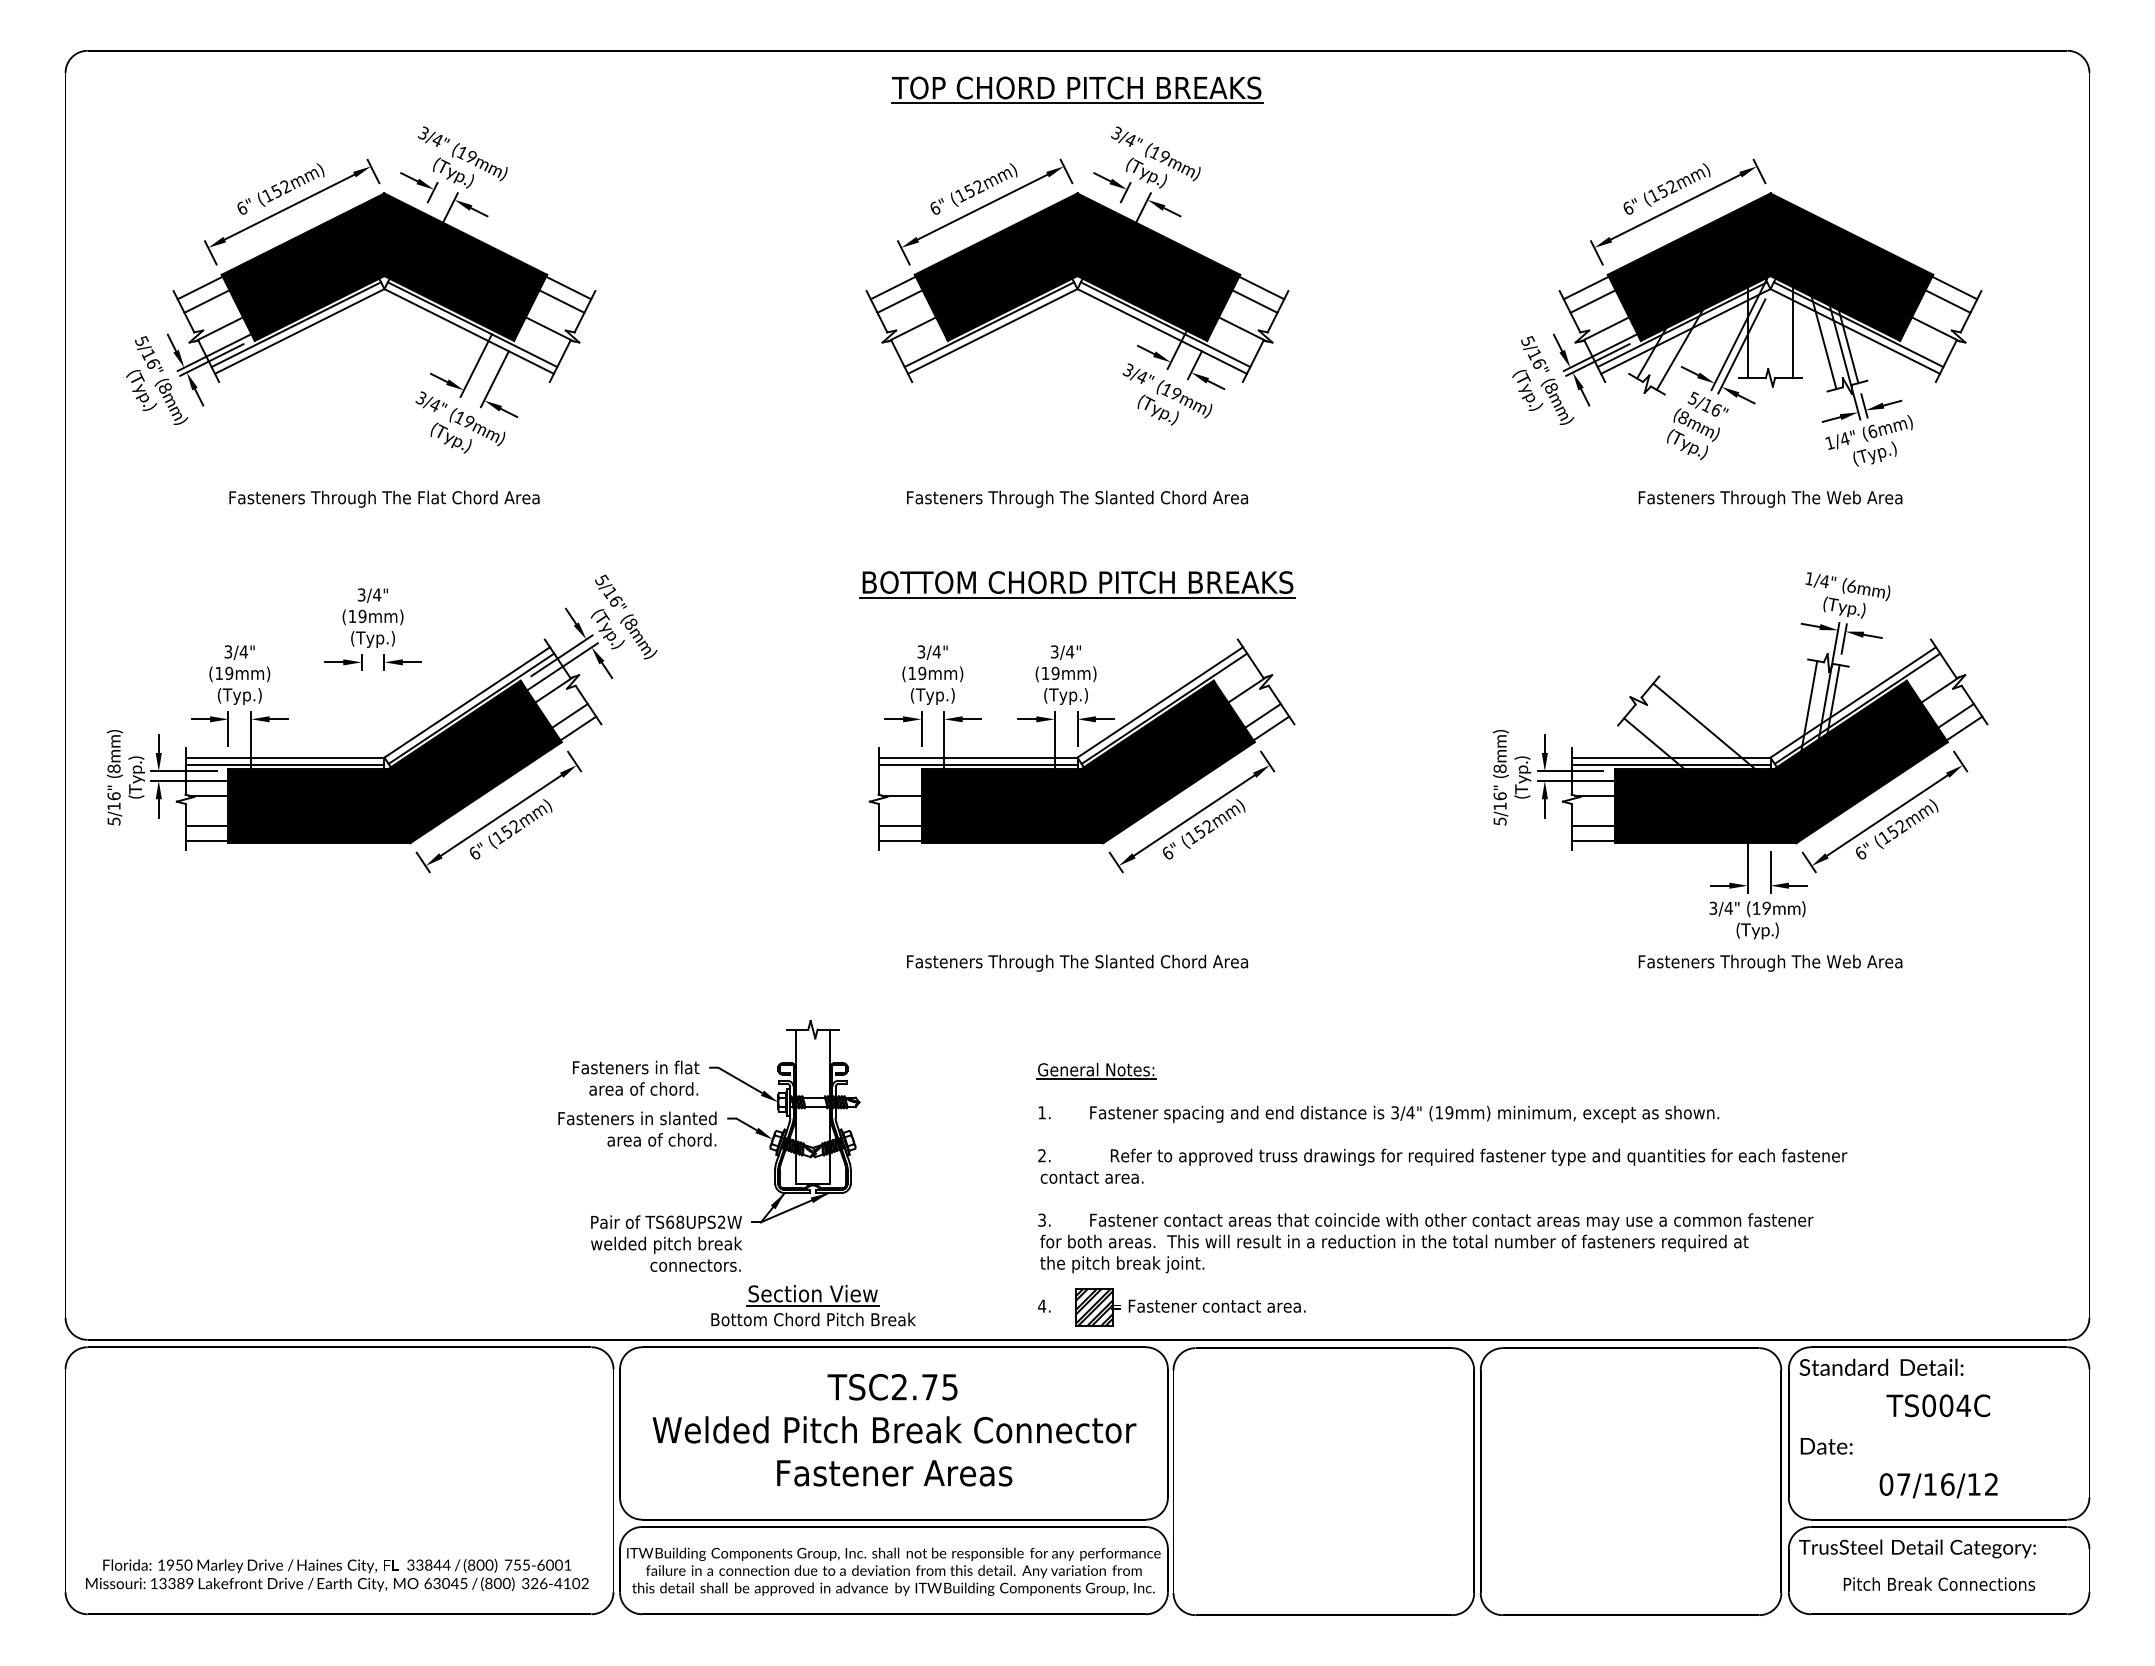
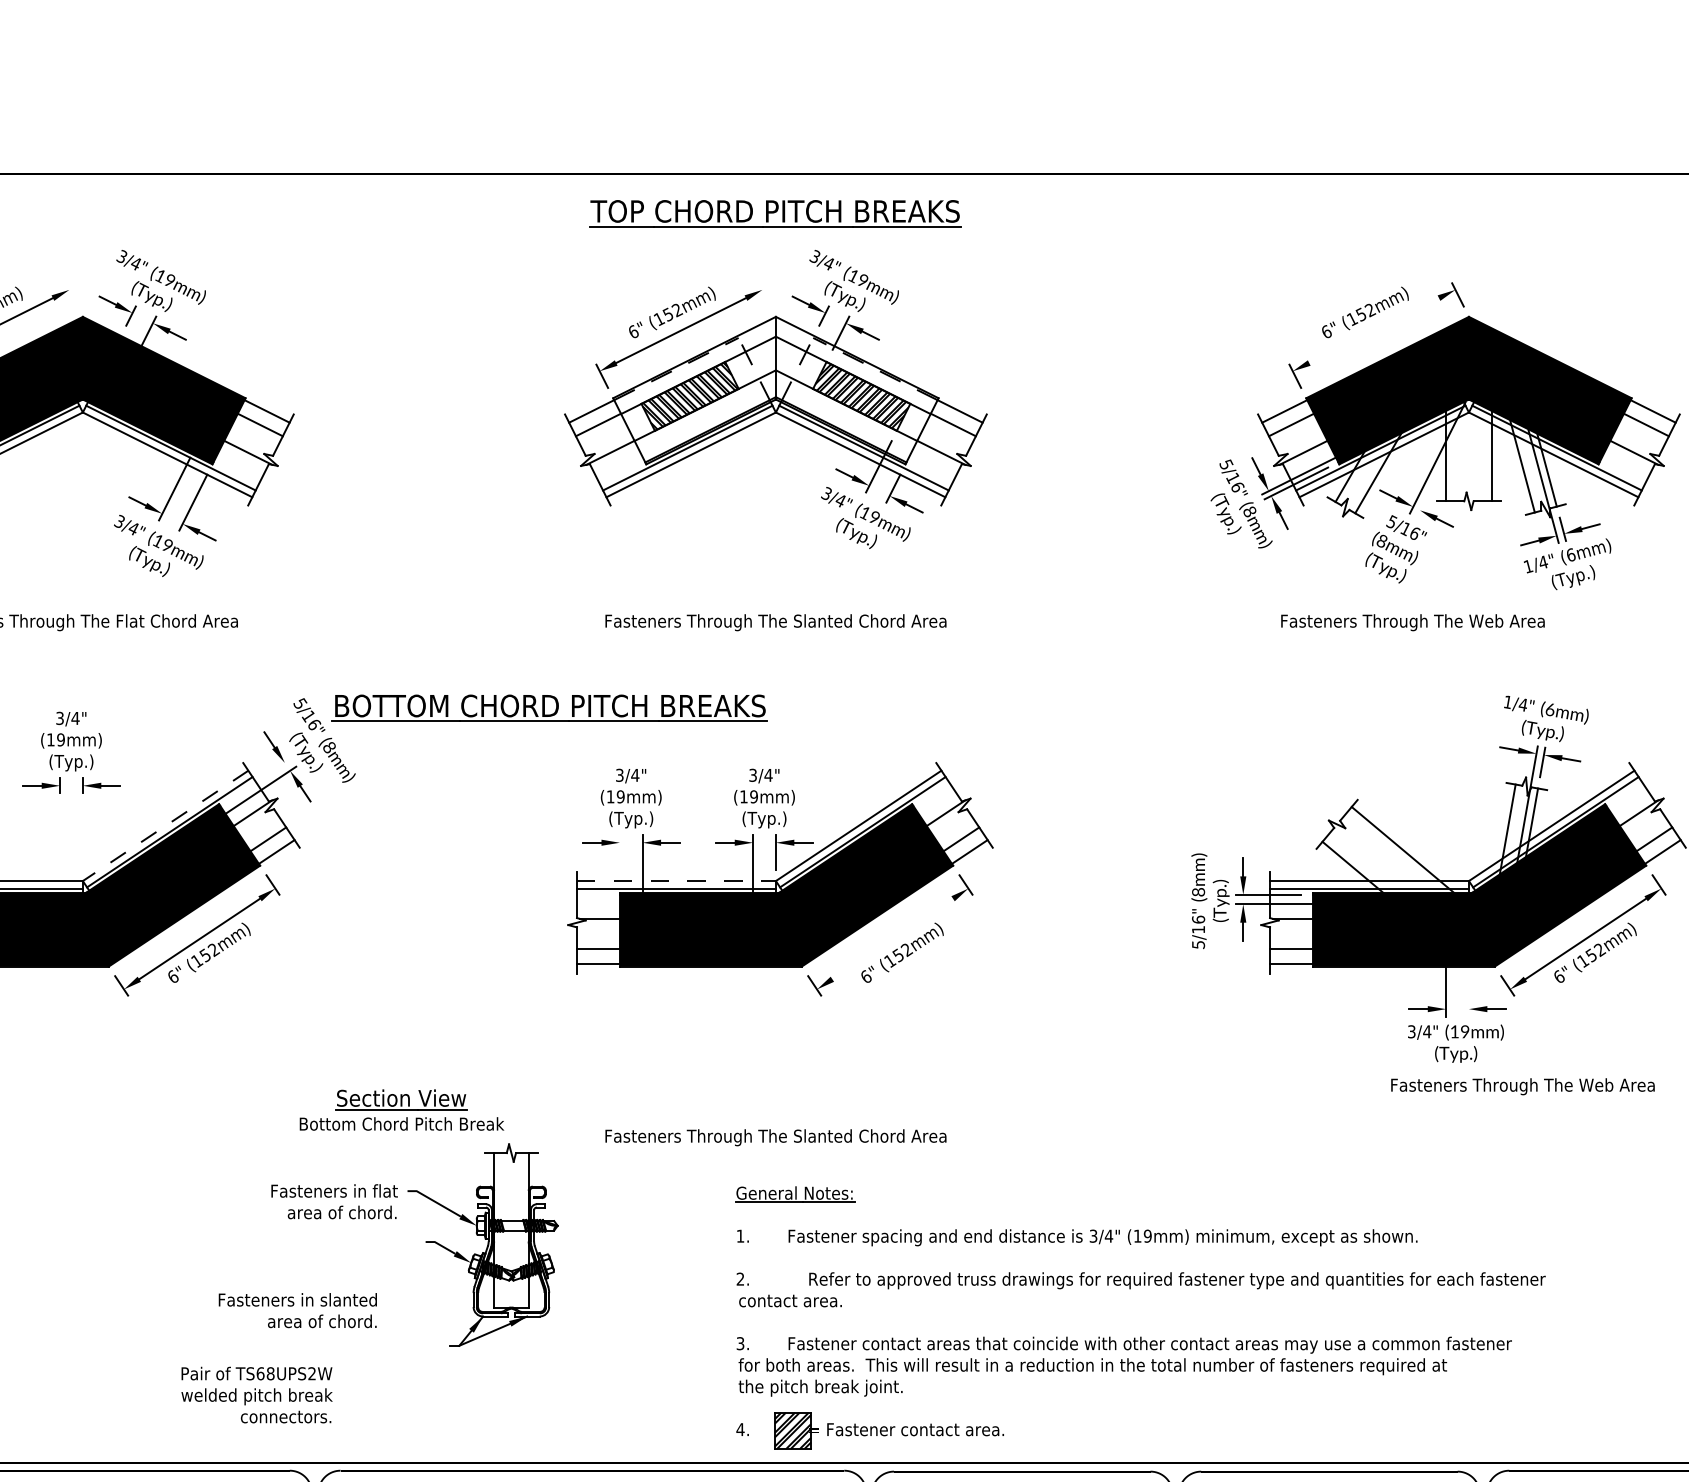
line: (373, 171) -> (71, 294), removed
line: (1066, 171) -> (764, 294), removed
line: (1675, 206) -> (1373, 329), removed
fill: (1077, 266) -> (775, 389), removed
line: (1741, 346) -> (1439, 469), removed
text: (1770, 498) -> (1412, 621), moved
part: (1077, 584) -> (549, 707), moved
line: (561, 655) -> (259, 778), removed
line: (466, 702) -> (164, 825), solid -> dashed
line: (921, 728) -> (619, 851), removed
line: (978, 757) -> (676, 880), solid -> dashed
line: (1193, 815) -> (891, 938), removed
line: (1770, 872) -> (1468, 995), removed
text: (1077, 962) -> (775, 1136), moved
text: (1770, 962) -> (1522, 1085), moved
text: (637, 1128) -> (297, 1309), moved
text: (666, 1243) -> (256, 1394), moved
part: (813, 1305) -> (401, 1109), moved

